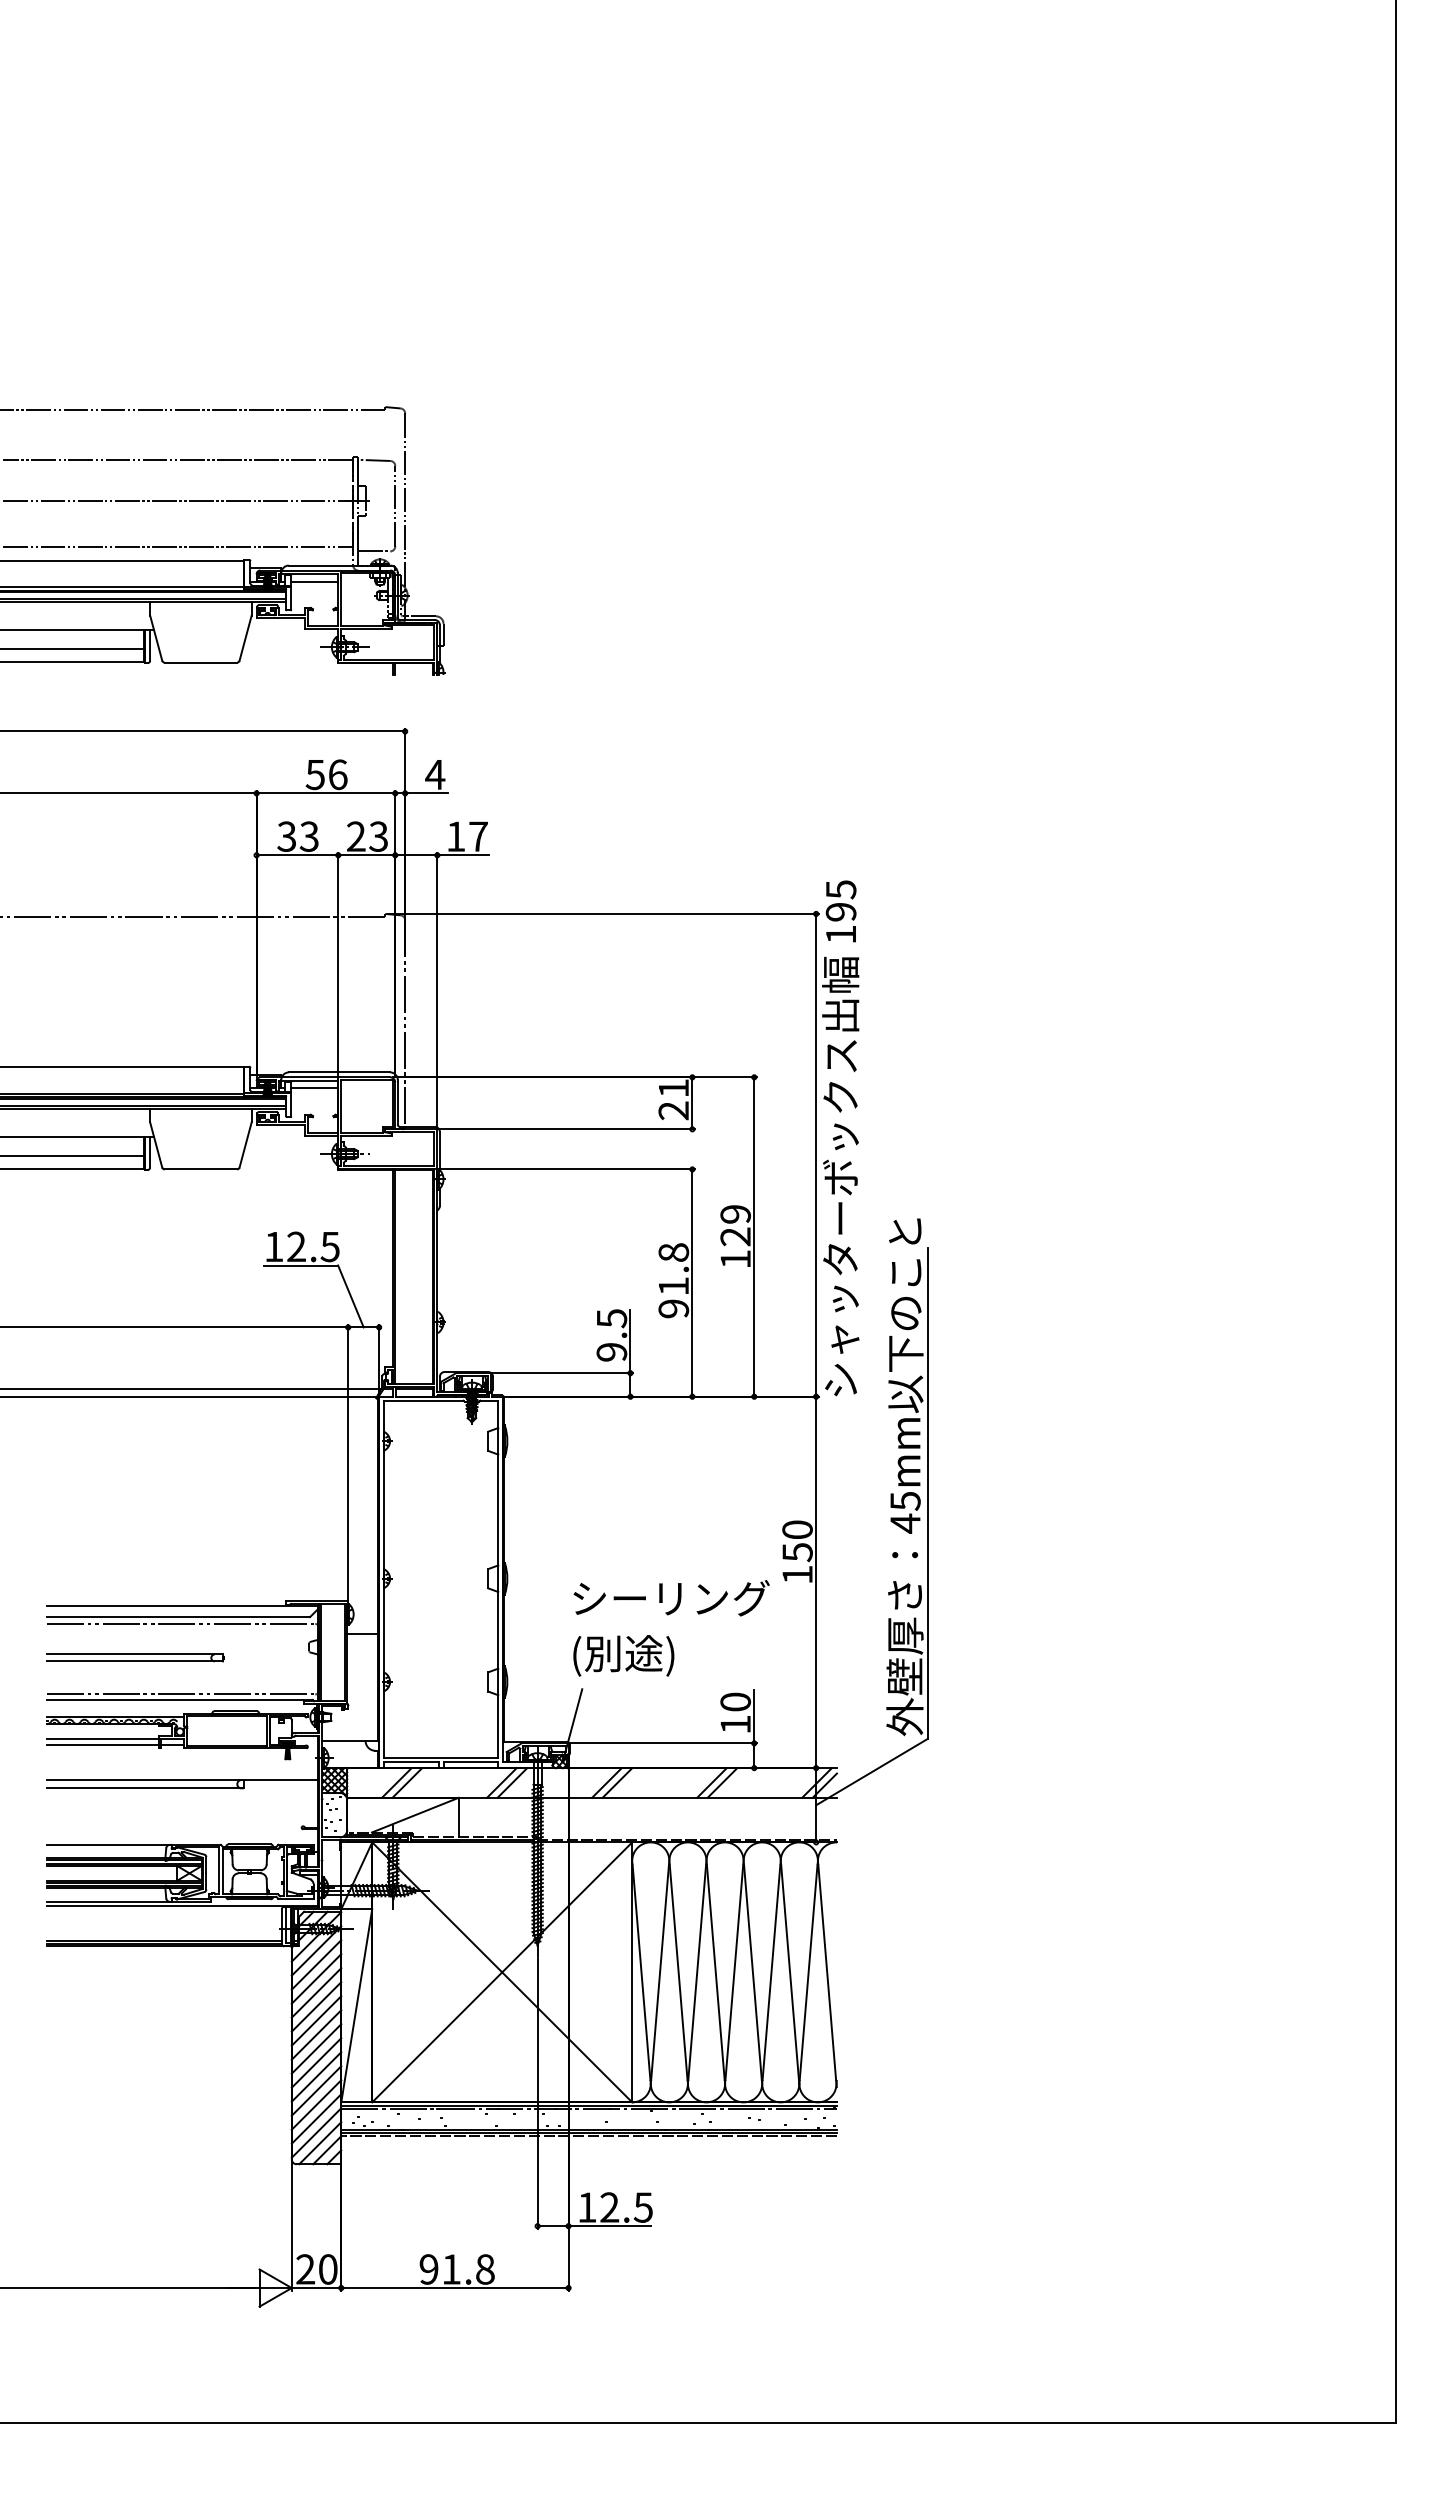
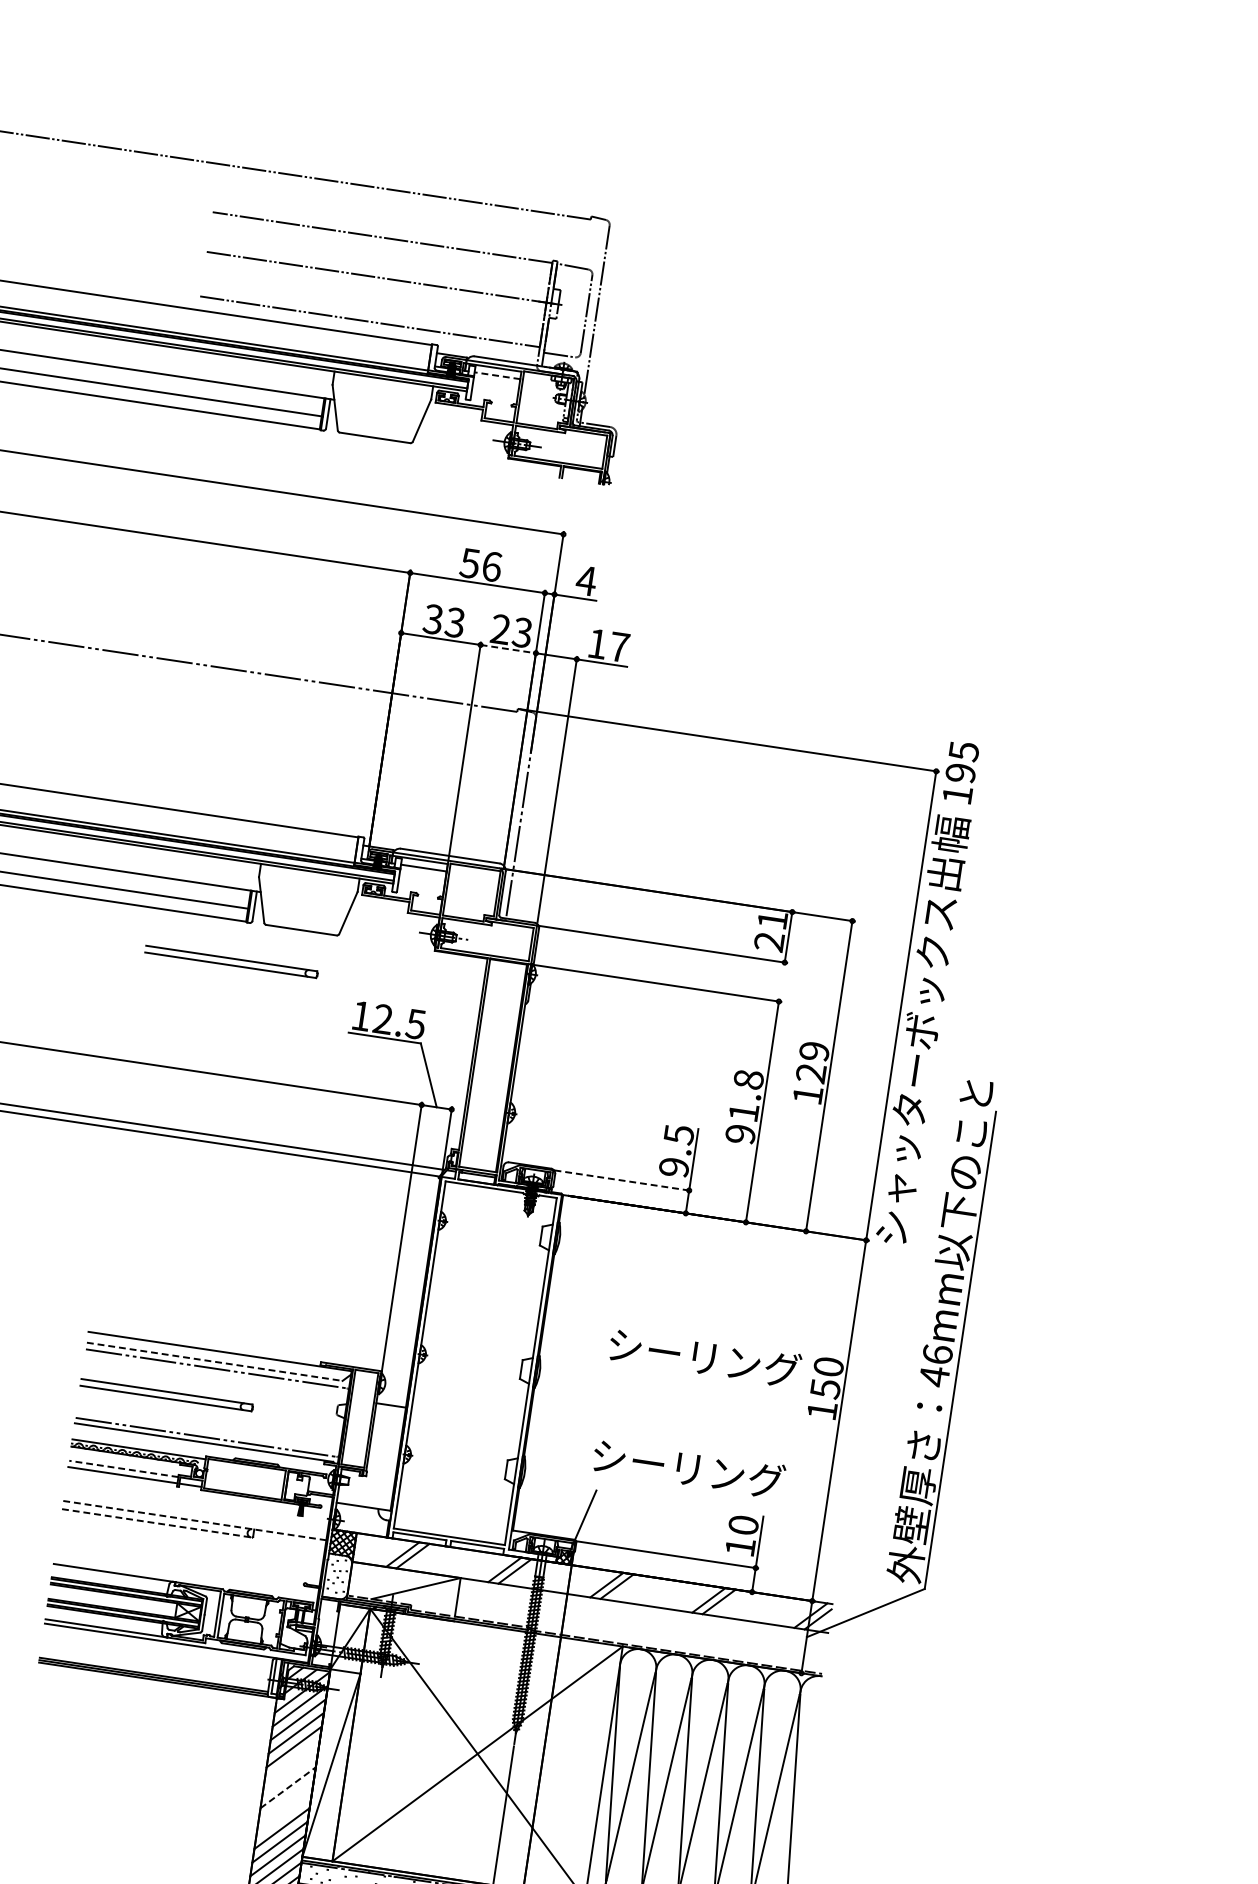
line: (314, 581) -> (497, 375), solid -> dashed
line: (367, 855) -> (508, 649), solid -> dashed
part: (135, 1211) -> (231, 961), added
line: (562, 1373) -> (623, 1180), solid -> dashed
text: (905, 1500) -> (937, 1354), 45mm -> 46mm
text: (671, 1598) -> (704, 1358), moved
line: (178, 1617) -> (214, 1362), solid -> dashed
text: (671, 1655) -> (688, 1470), (別途) -> シーリング
line: (102, 1738) -> (123, 1468), solid -> dashed
line: (182, 1780) -> (194, 1521), solid -> dashed
line: (144, 1788) -> (156, 1523), solid -> dashed
line: (316, 2006) -> (292, 1760), removed
line: (316, 2020) -> (290, 1773), removed
line: (316, 2034) -> (288, 1787), solid -> dashed
line: (316, 2048) -> (286, 1800), removed
line: (316, 2062) -> (284, 1814), removed

